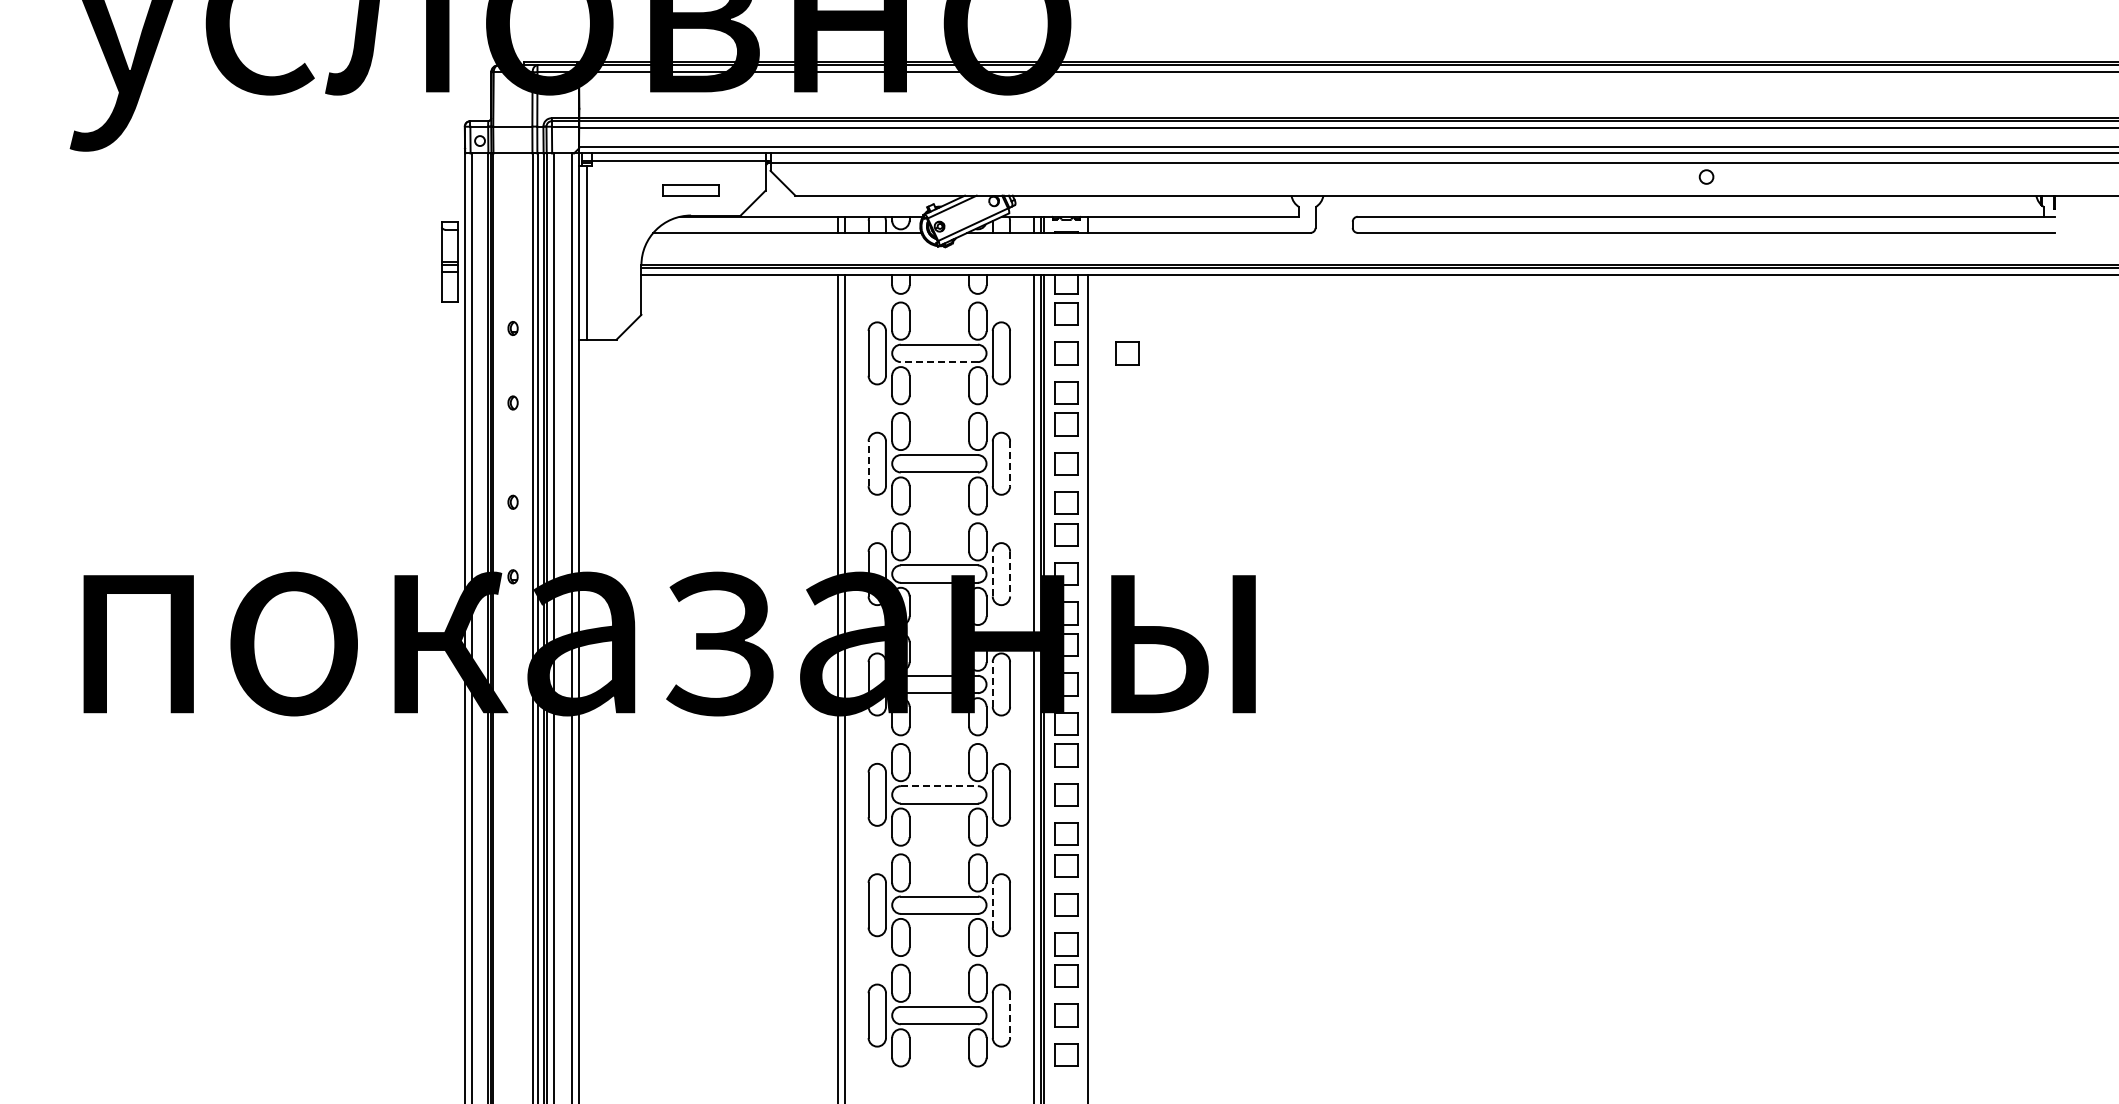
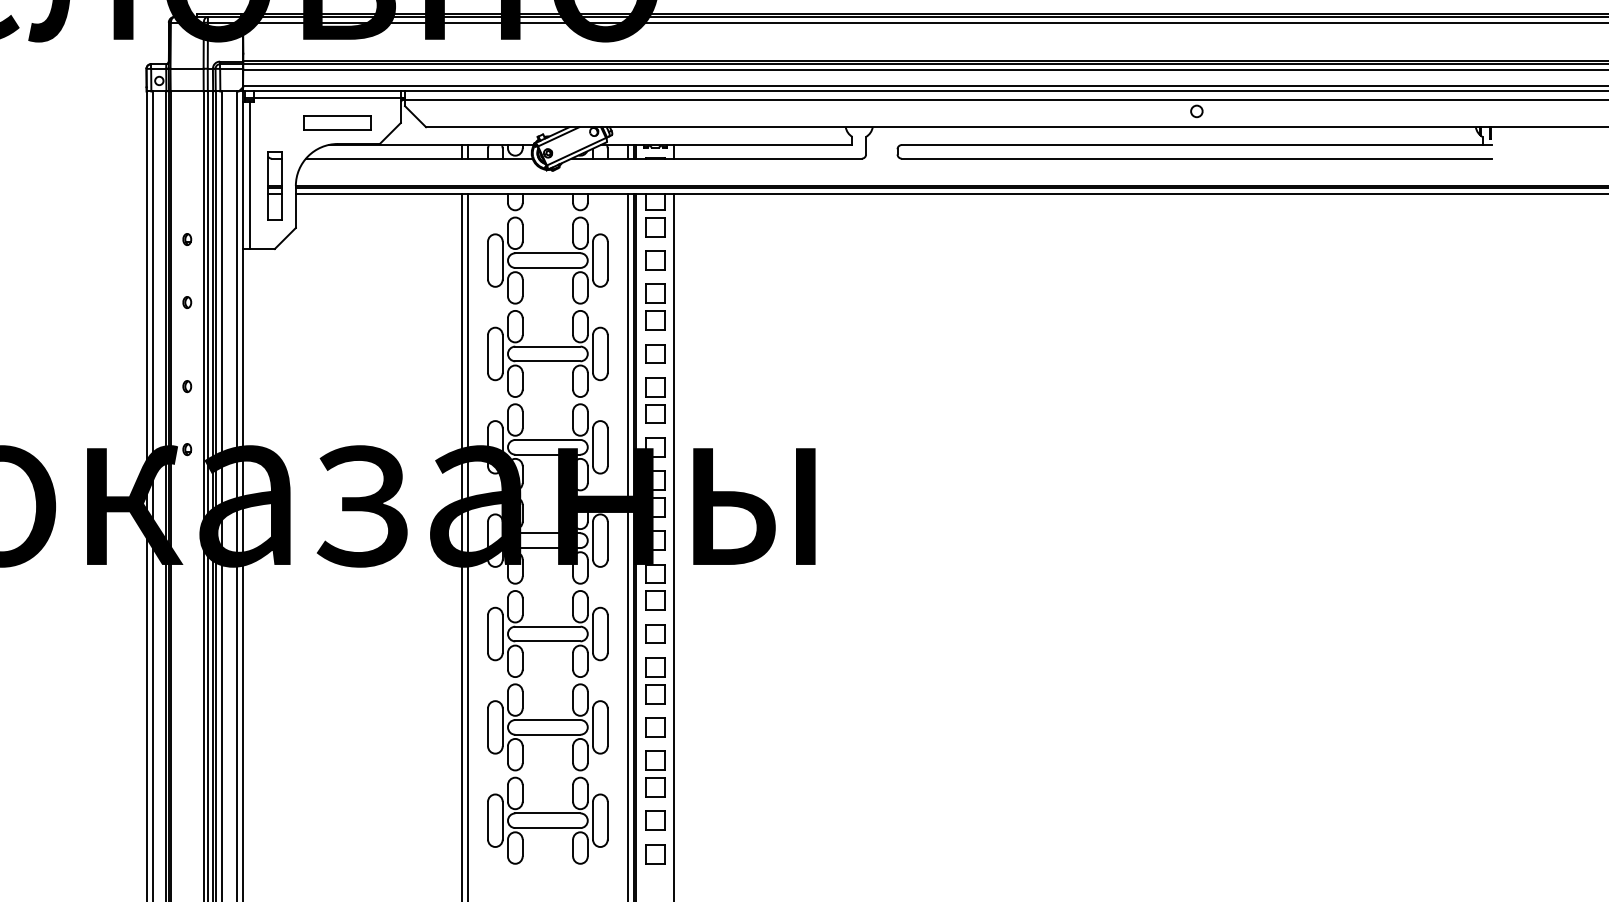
part: (690, 190) -> (337, 122), size x1.43
part: (449, 261) -> (274, 185), moved
part: (1127, 353) -> (707, 260), removed
line: (938, 362) -> (547, 268), dashed -> solid
line: (868, 463) -> (487, 353), dashed -> solid
line: (1010, 464) -> (608, 354), dashed -> solid
line: (992, 573) -> (592, 446), dashed -> solid
line: (1010, 574) -> (608, 447), dashed -> solid
line: (992, 684) -> (592, 540), dashed -> solid
line: (939, 786) -> (547, 626), dashed -> solid
line: (992, 904) -> (592, 726), dashed -> solid
line: (1010, 1016) -> (608, 821), dashed -> solid

